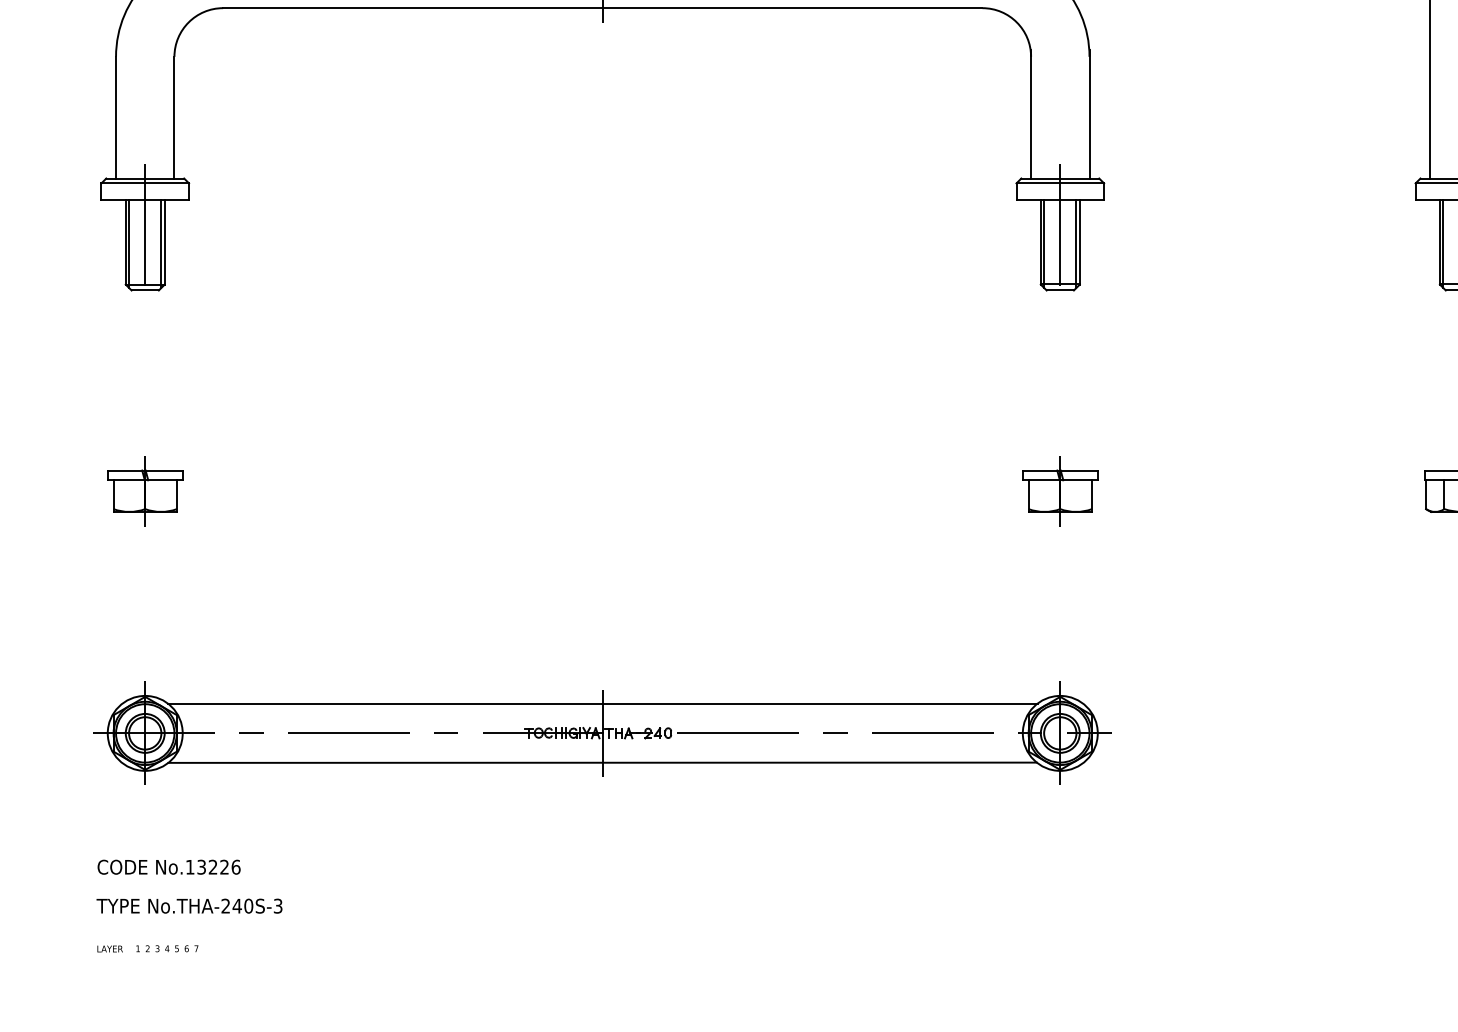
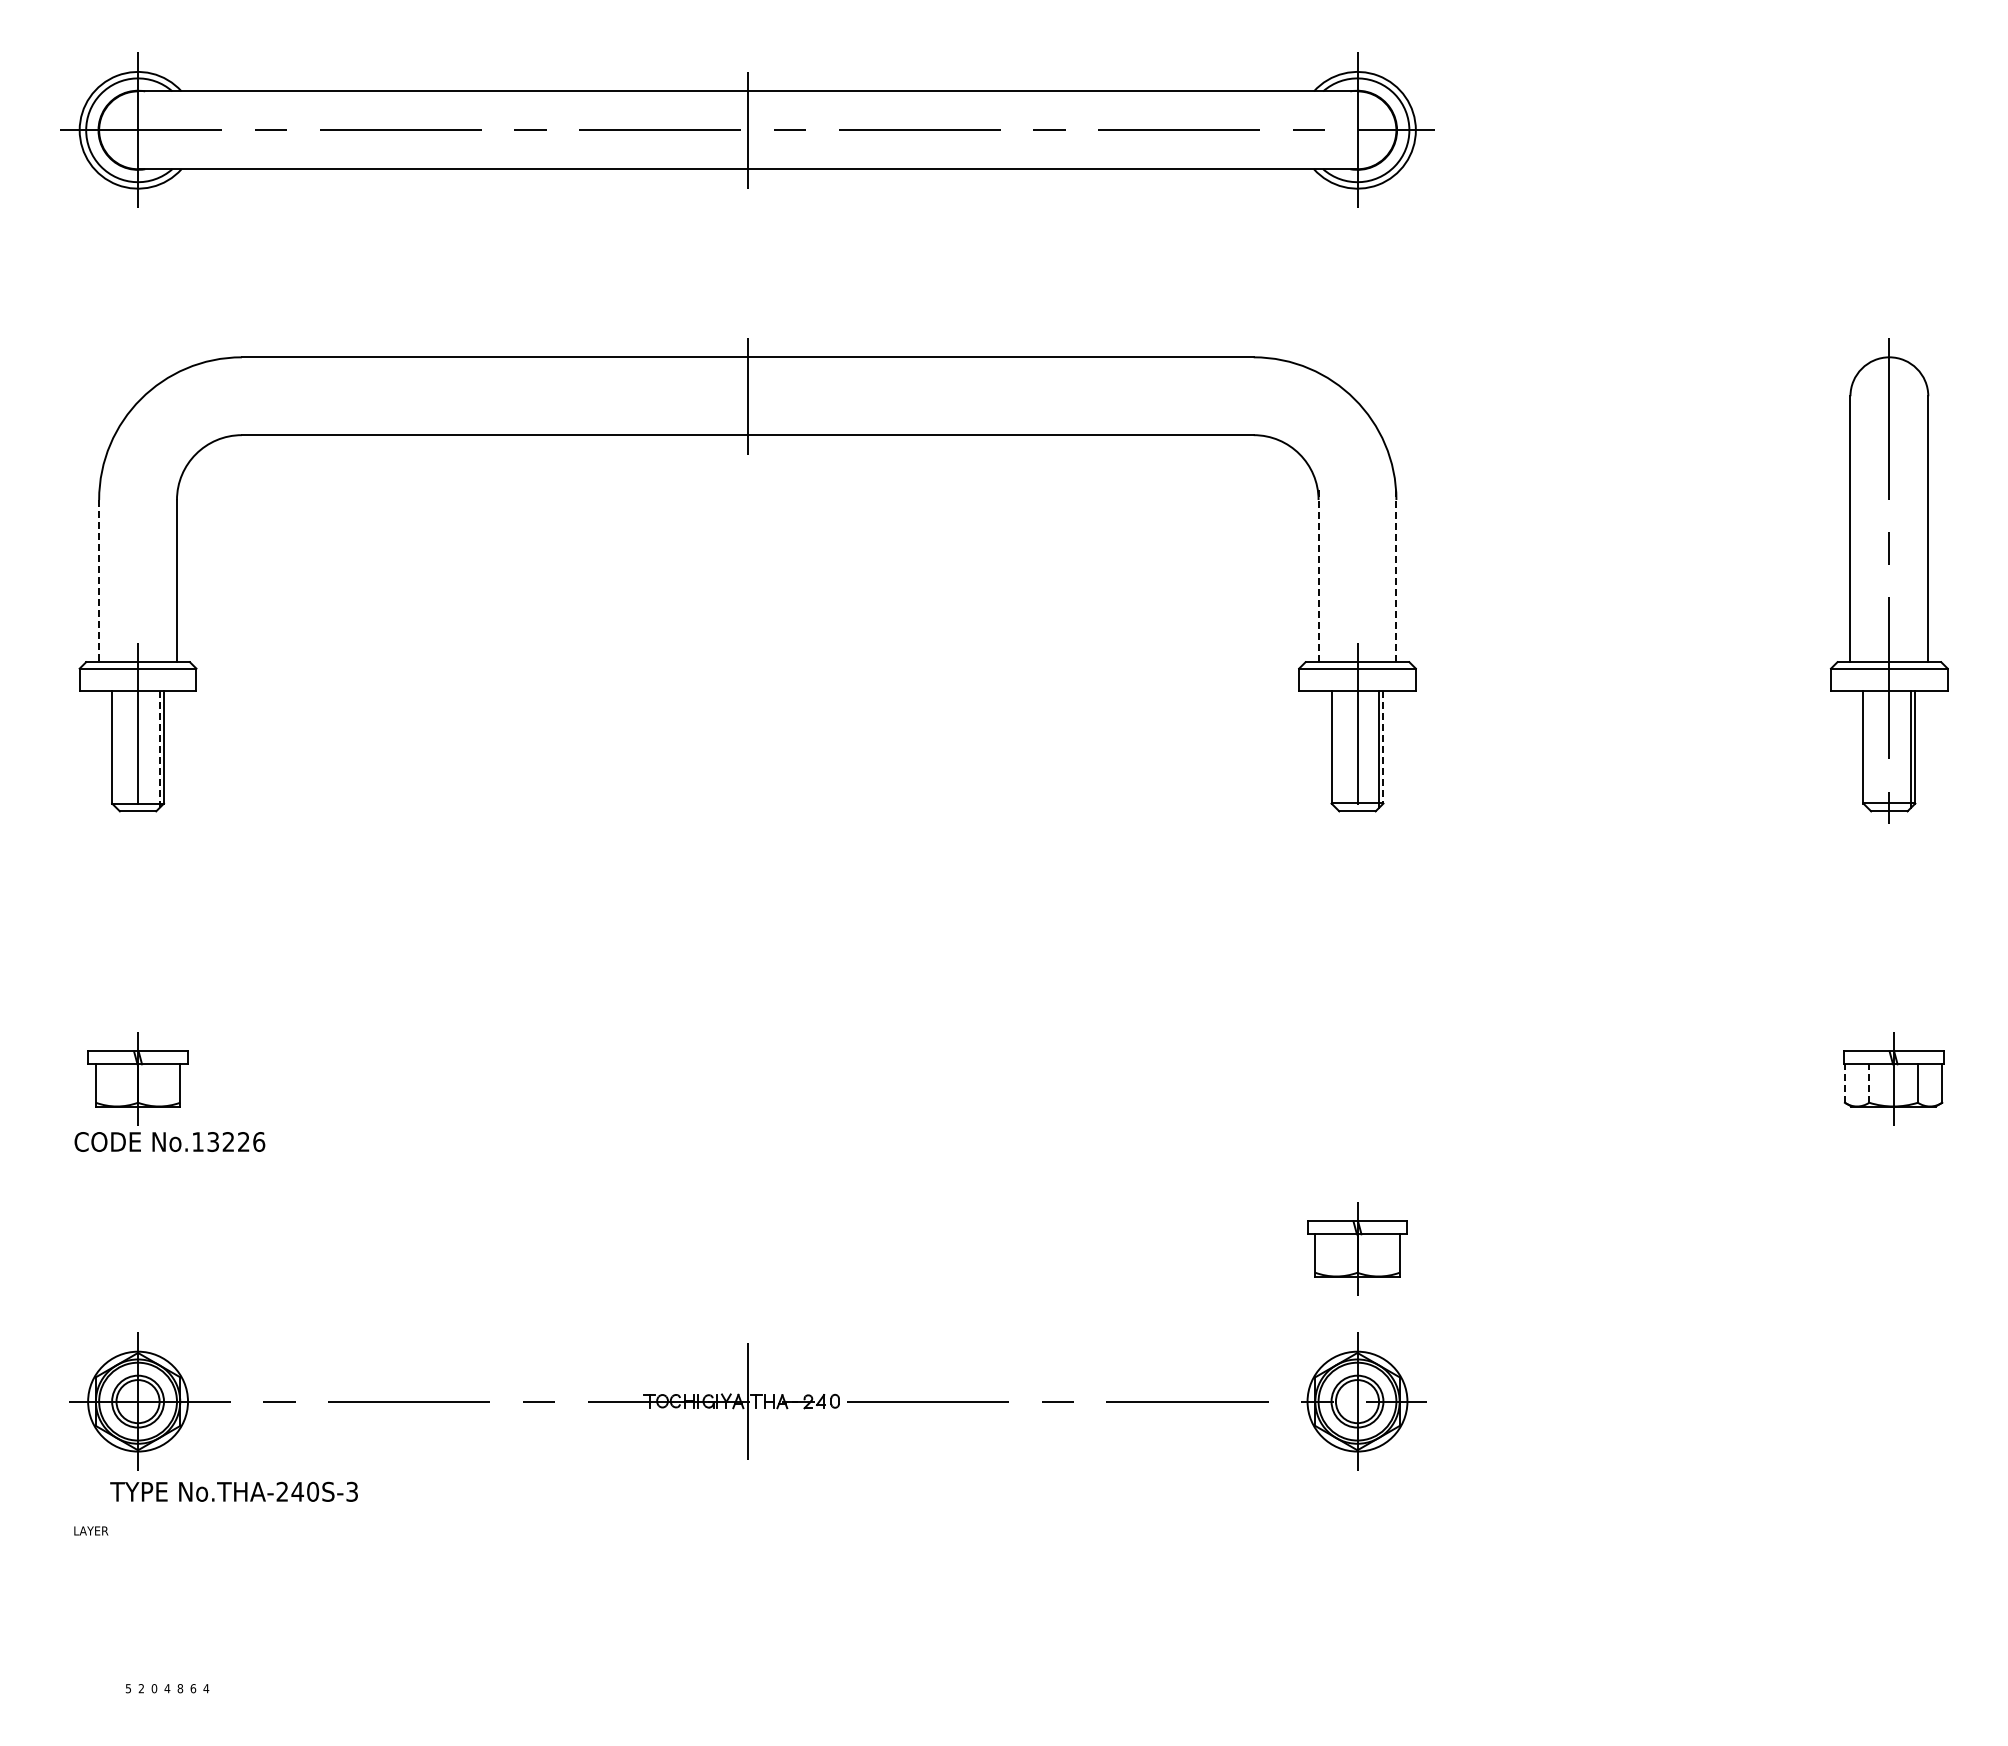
line: (1031, 114) -> (1318, 576), solid -> dashed
line: (1089, 114) -> (1396, 576), solid -> dashed
line: (116, 117) -> (99, 581), solid -> dashed
line: (1079, 242) -> (1383, 747), solid -> dashed
line: (129, 244) -> (116, 749), removed
line: (161, 244) -> (159, 750), solid -> dashed
line: (1043, 244) -> (1335, 749), removed
line: (1443, 244) -> (1867, 749), removed
part: (1060, 490) -> (1357, 1248), moved
line: (1425, 494) -> (1844, 1083), solid -> dashed
line: (1444, 494) -> (1869, 1083), solid -> dashed
line: (602, 704) -> (747, 1362), removed
line: (602, 762) -> (747, 1440), removed
text: (168, 866) -> (169, 1141), moved
text: (189, 905) -> (233, 1491), moved
text: (110, 948) -> (91, 1530), moved
text: (137, 948) -> (127, 1688), 1 -> 5
text: (157, 948) -> (154, 1688), 3 -> 0
text: (177, 948) -> (180, 1688), 5 -> 8
text: (196, 948) -> (206, 1688), 7 -> 4

